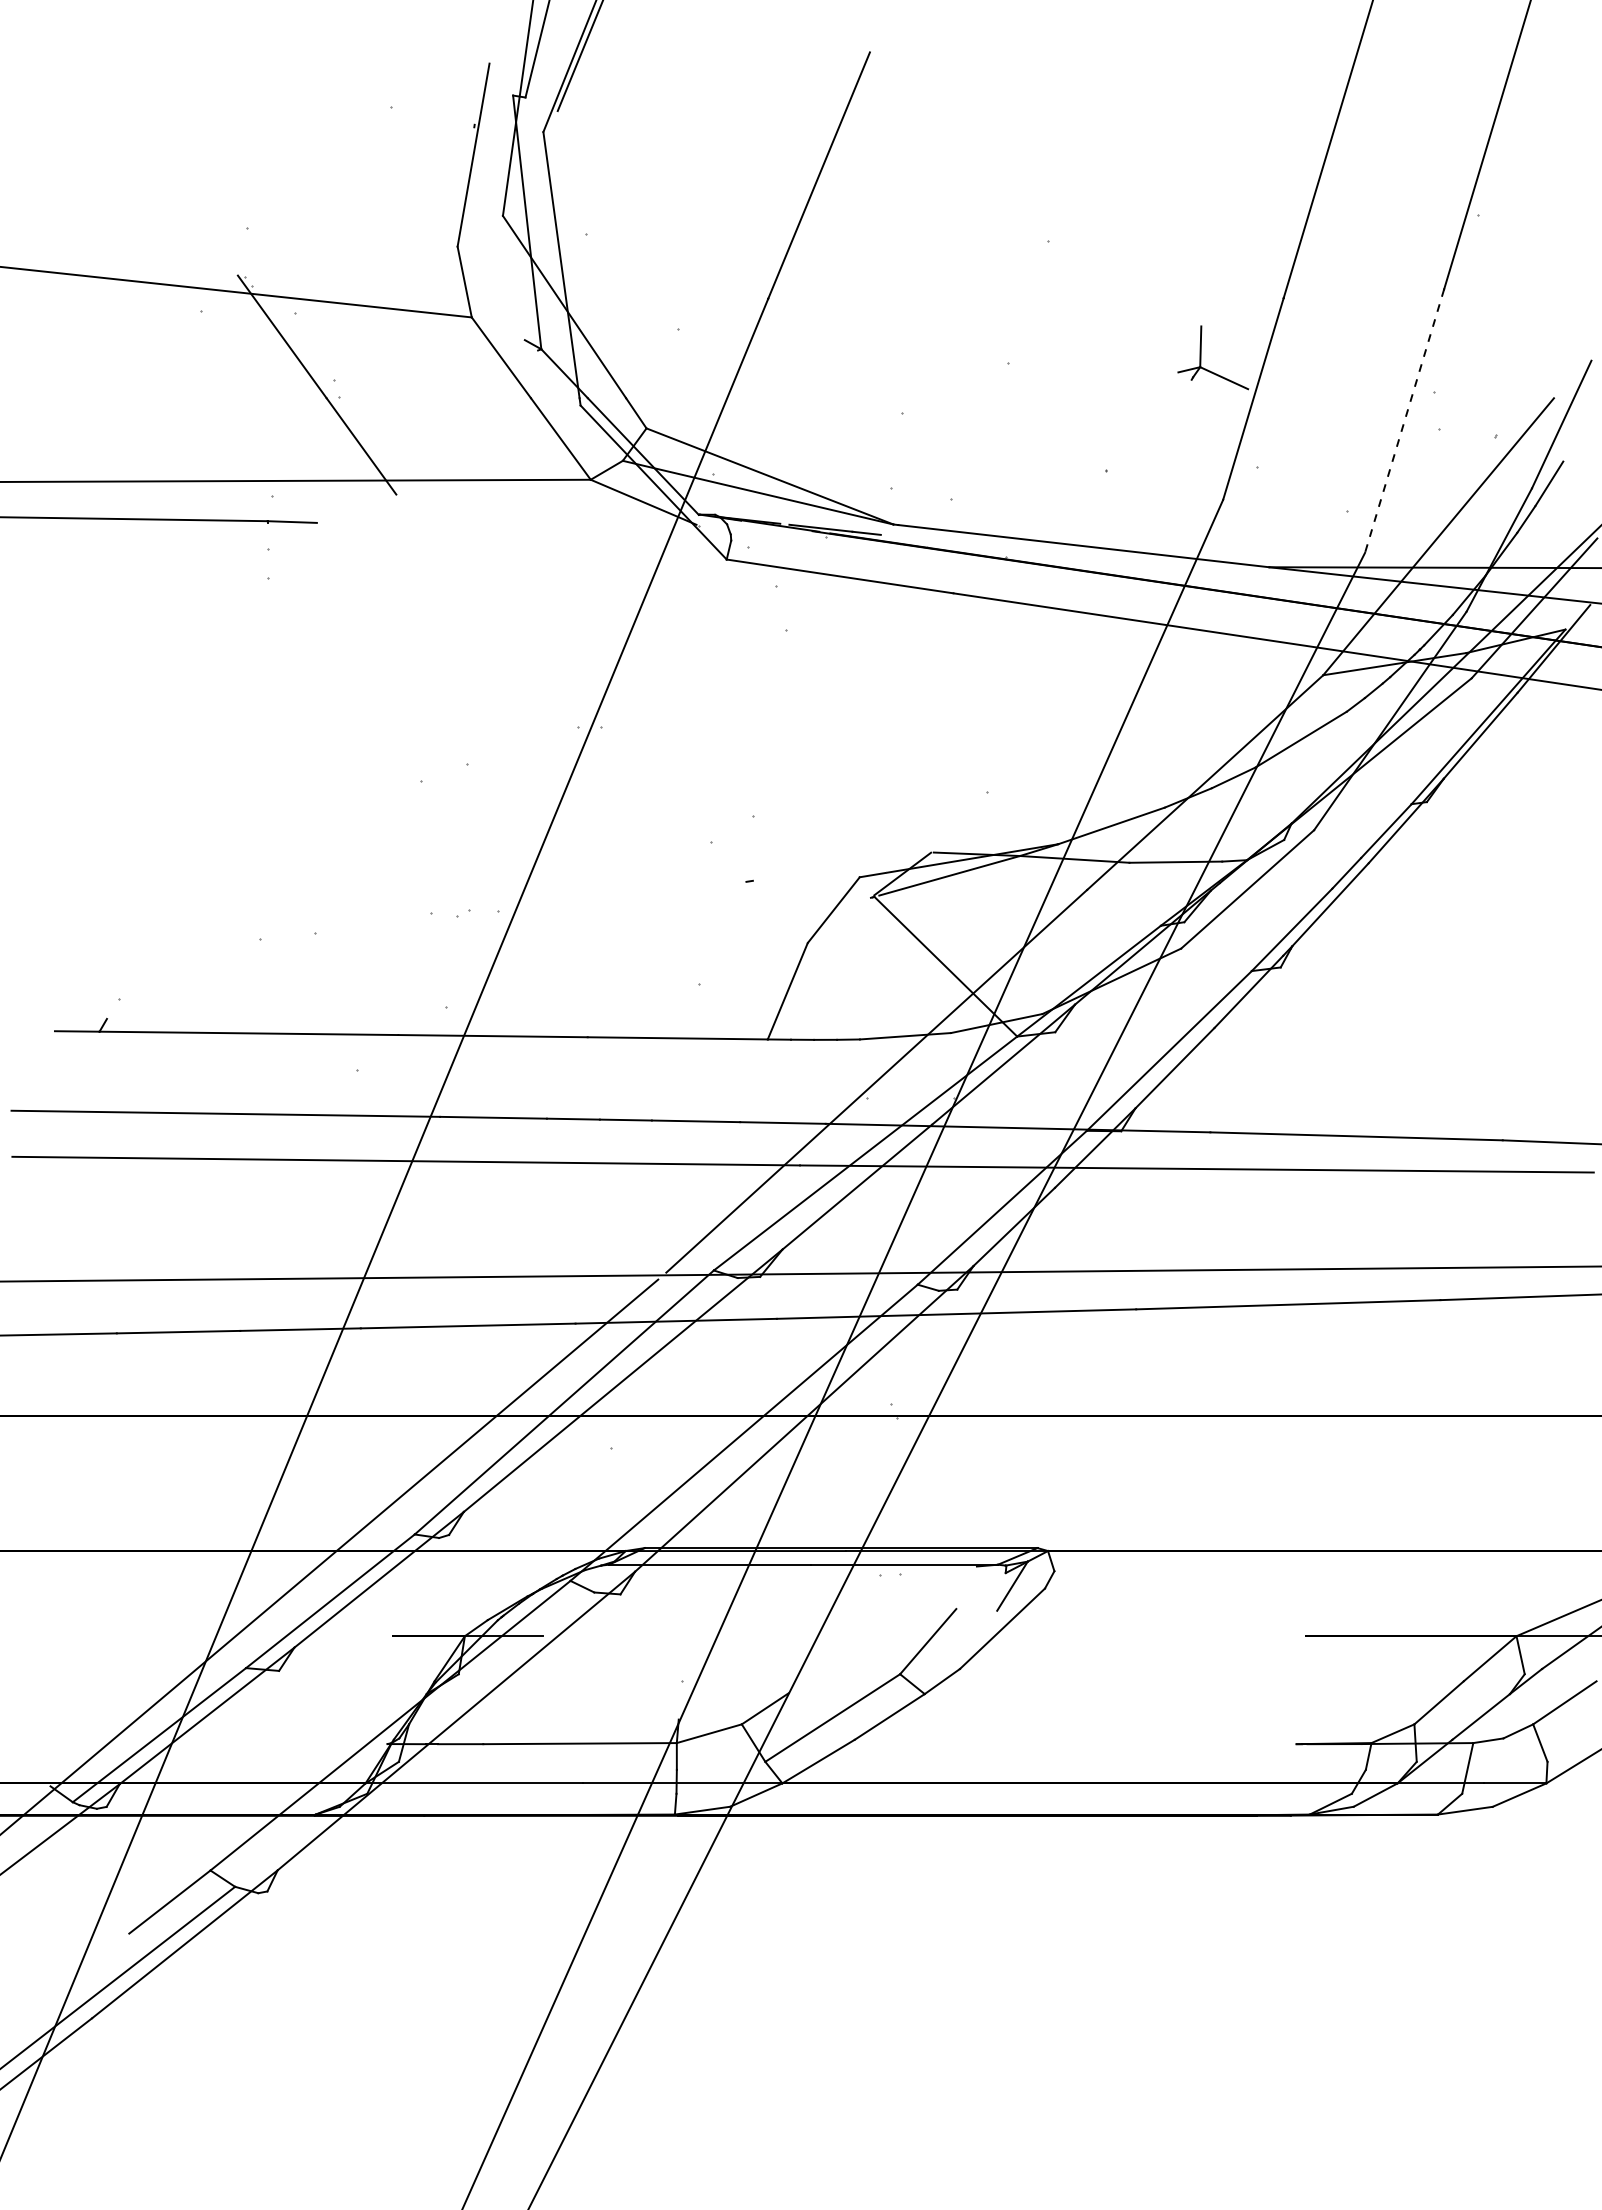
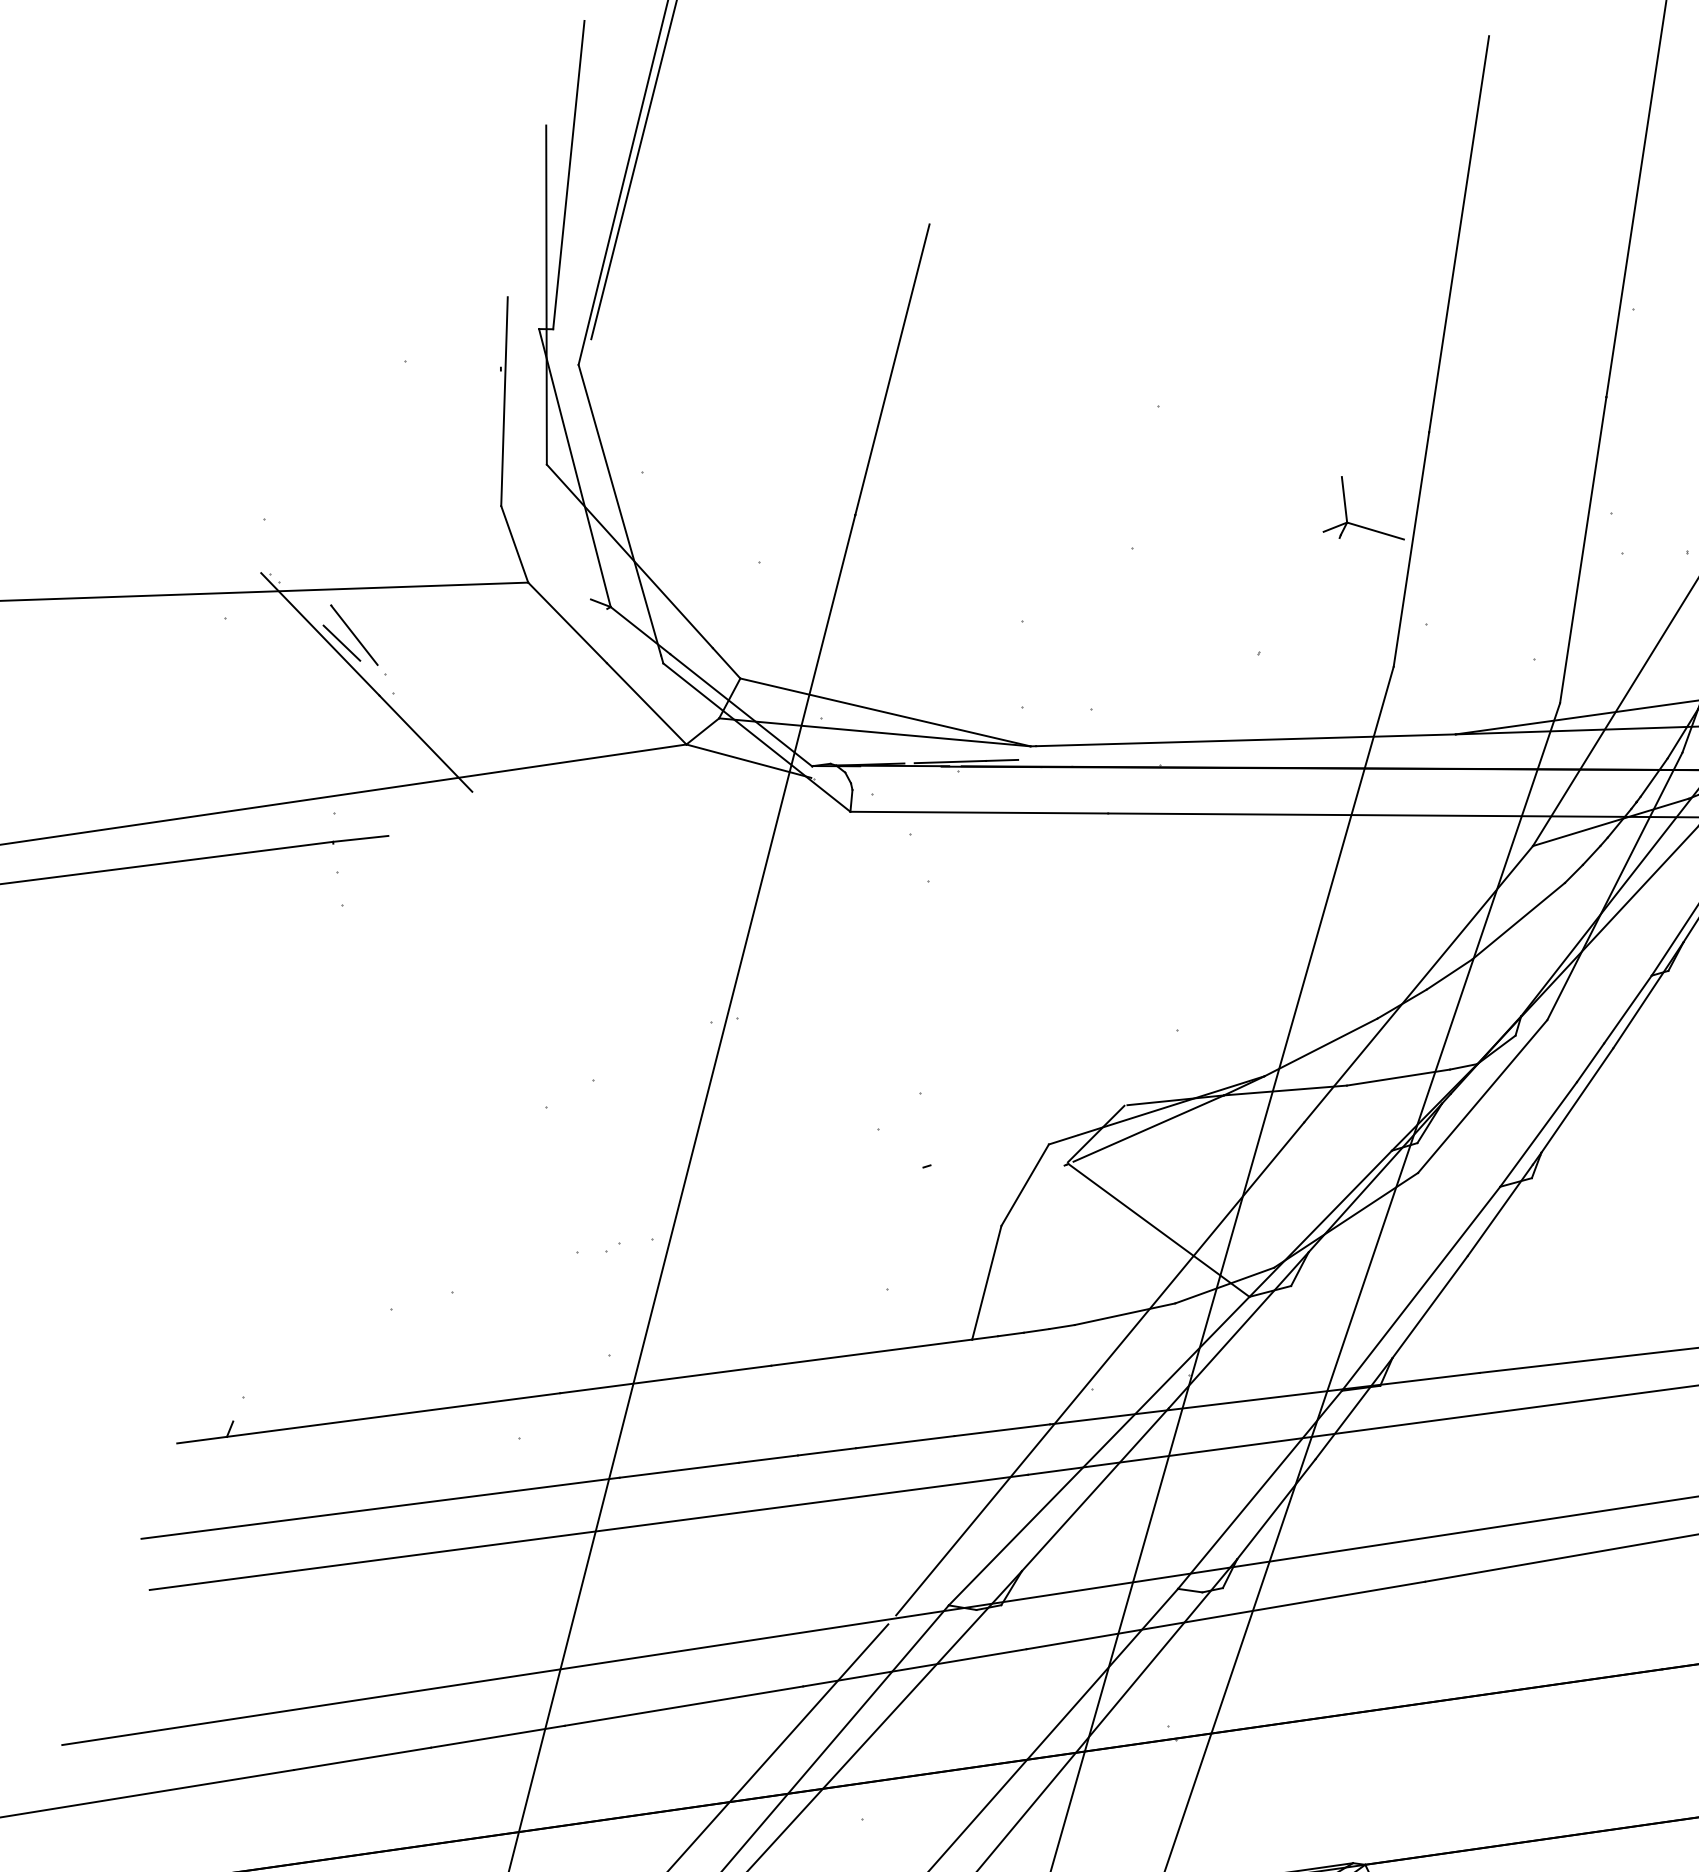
line: (311, 341) -> (353, 634), added
line: (300, 347) -> (342, 643), added
line: (1404, 421) -> (1583, 550), dashed -> solid

